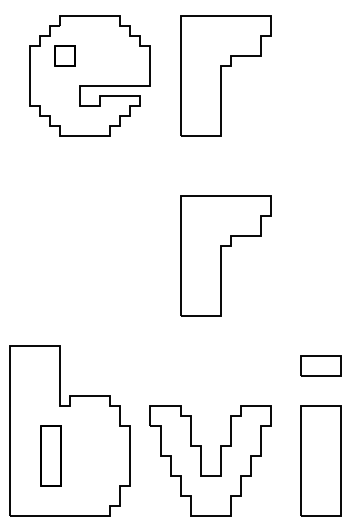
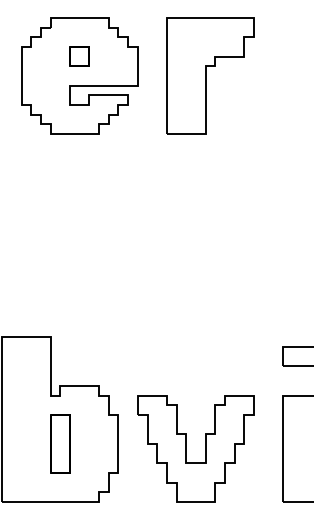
part: (64, 55) -> (78, 56), moved
part: (225, 255) -> (210, 249), removed
part: (50, 455) -> (59, 443), moved

